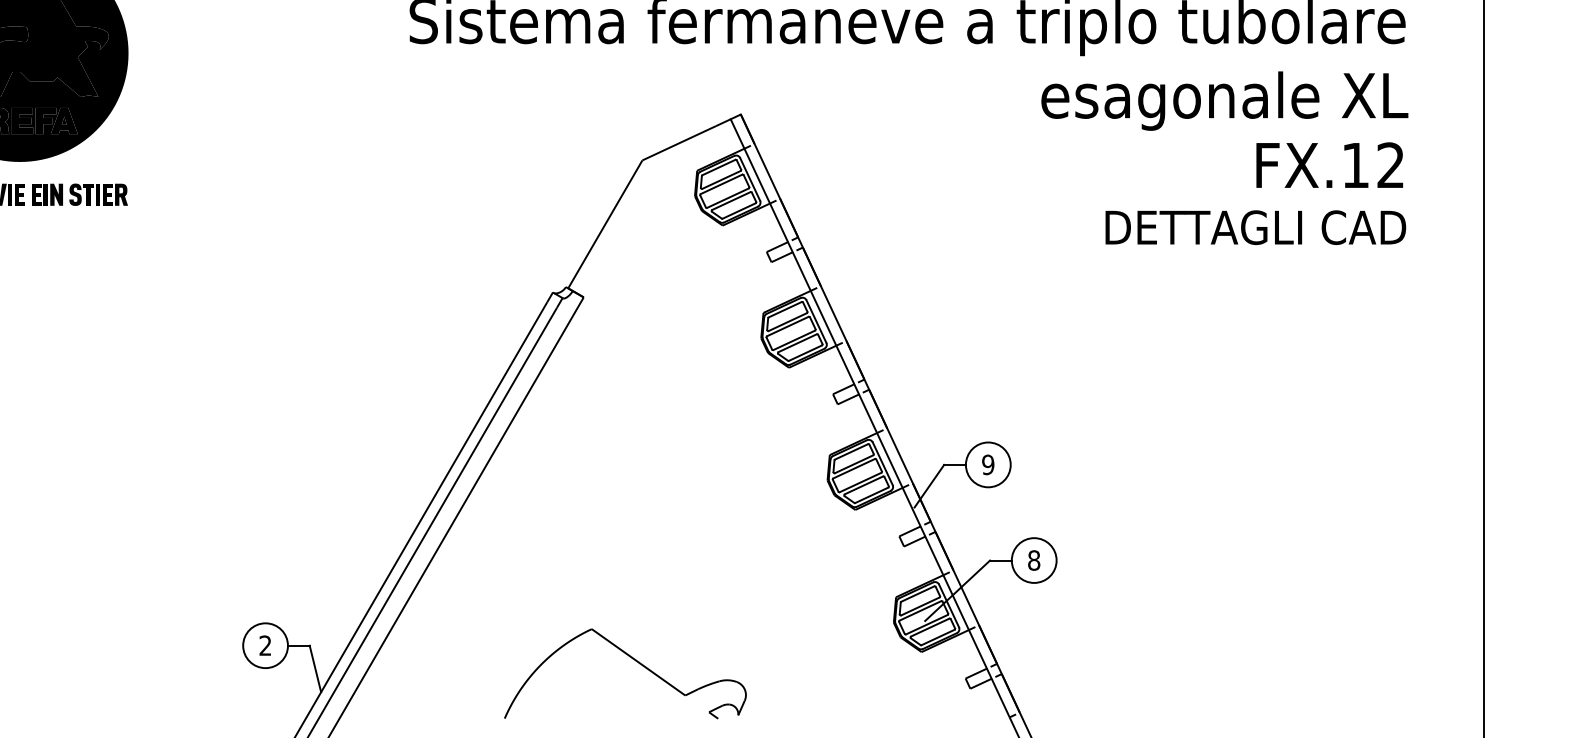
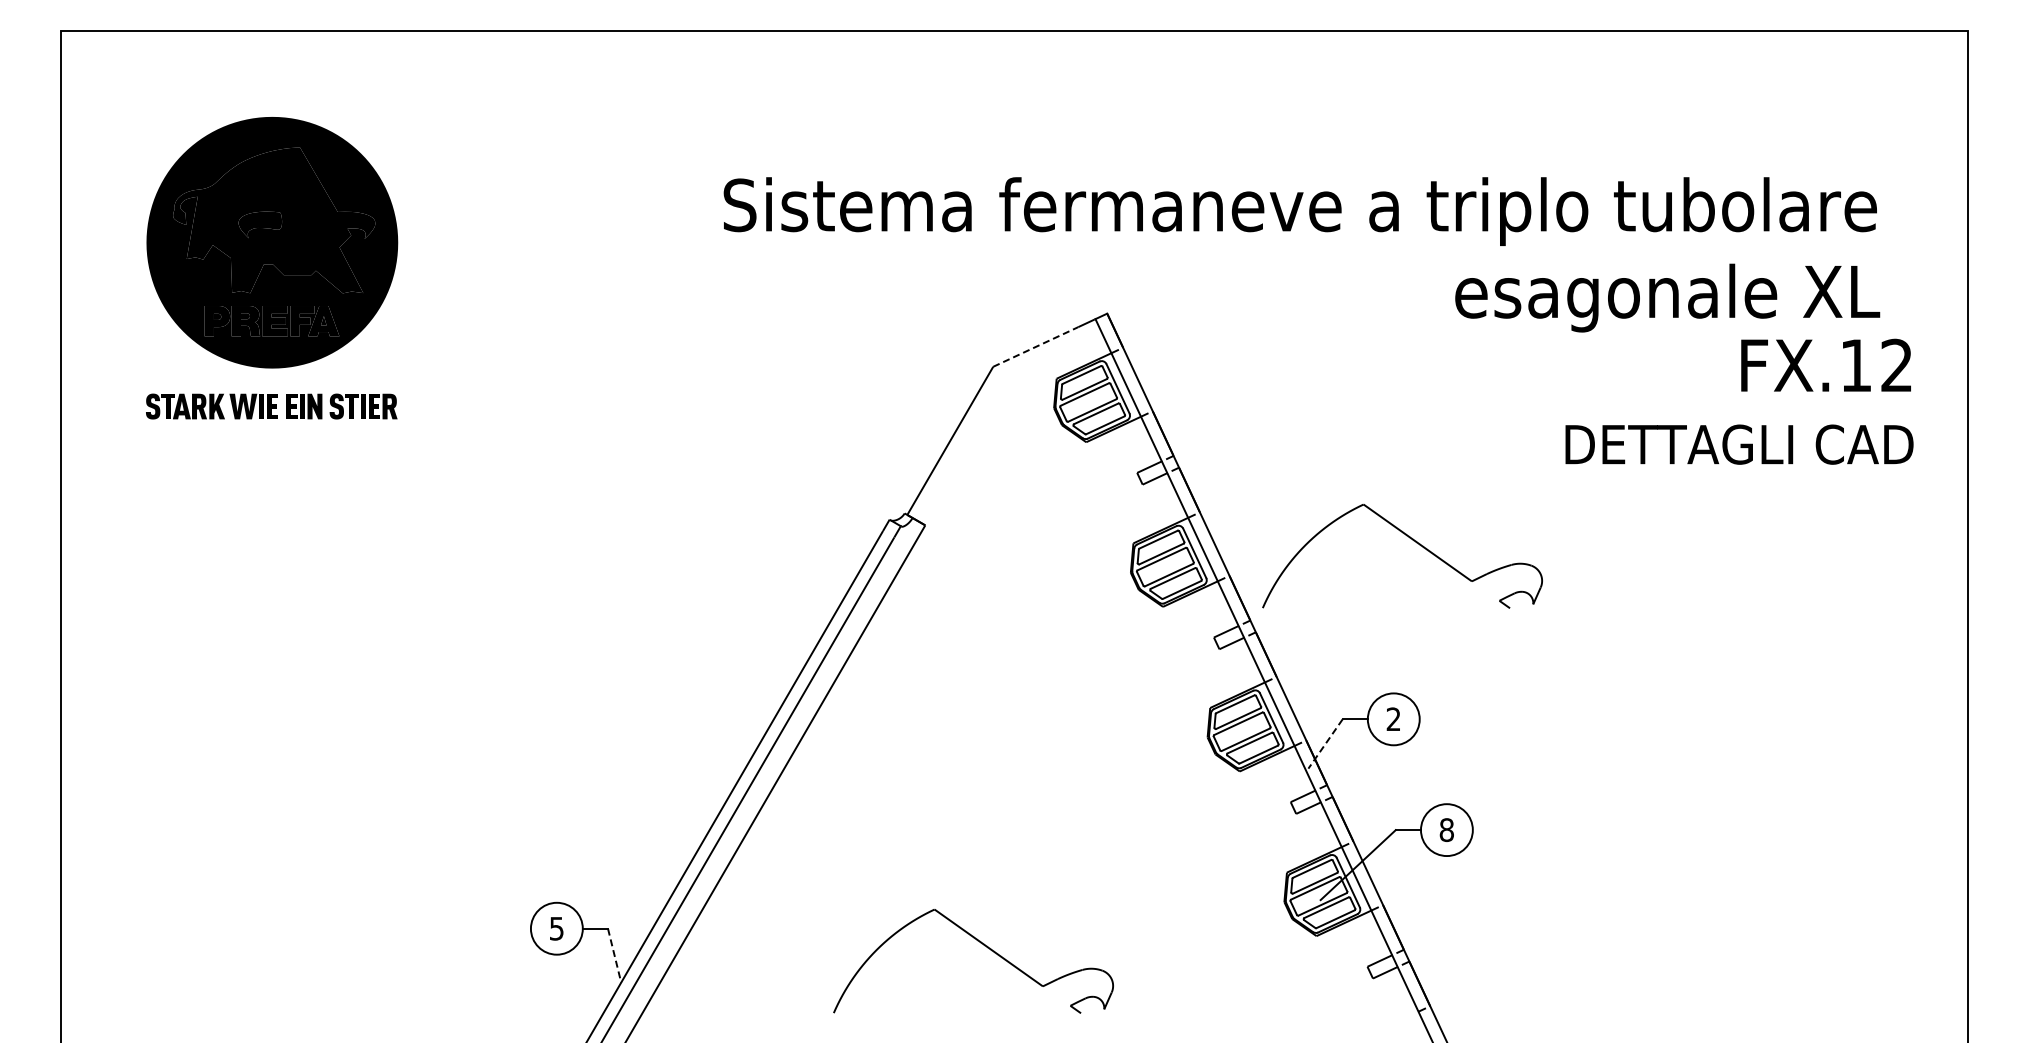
line: (678, 142) -> (1035, 346), solid -> dashed
text: (1329, 164) -> (1825, 364), moved
text: (1255, 227) -> (1739, 444), moved
part: (1005, 311) -> (1413, 541), added
text: (988, 465) -> (1393, 719), 9 -> 2
line: (929, 486) -> (1325, 744), solid -> dashed
text: (265, 645) -> (556, 928), 2 -> 5
line: (315, 668) -> (614, 955), solid -> dashed

